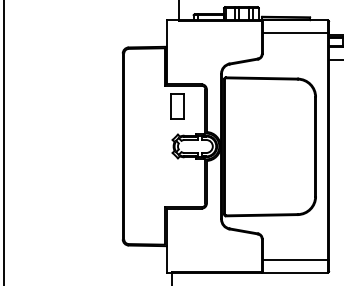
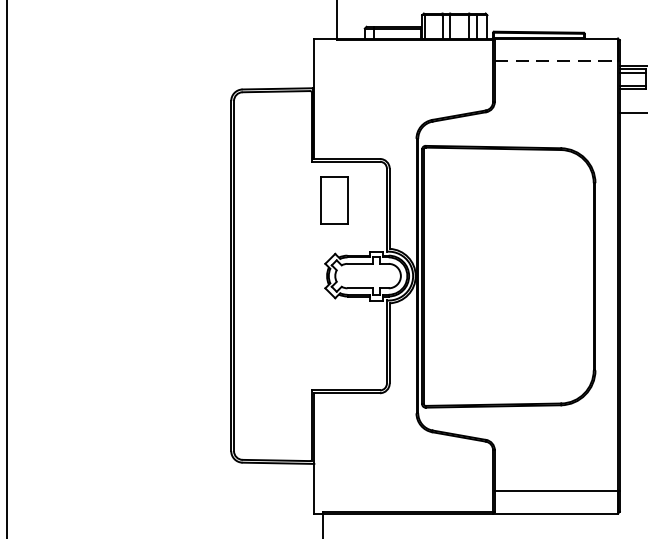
line: (296, 32) -> (558, 61), solid -> dashed

